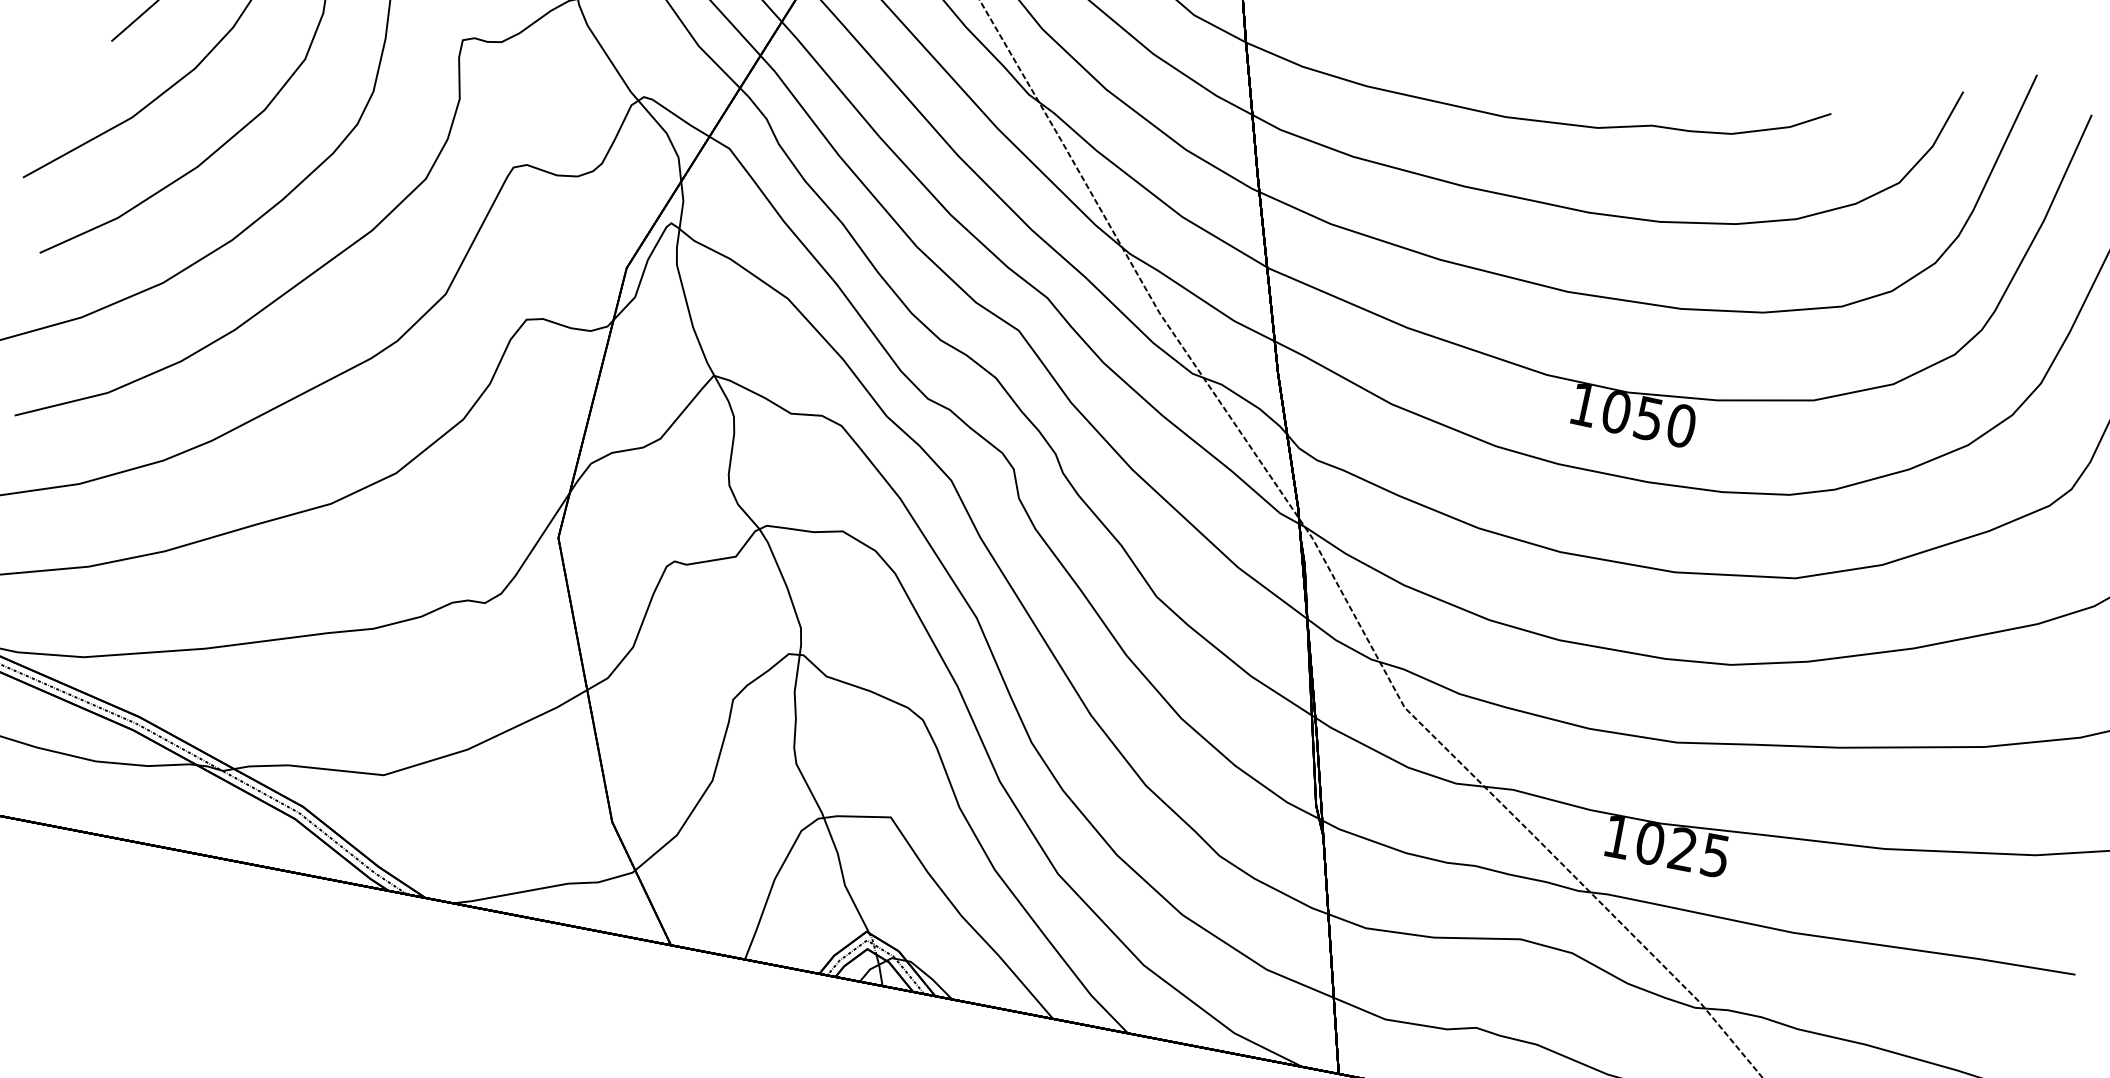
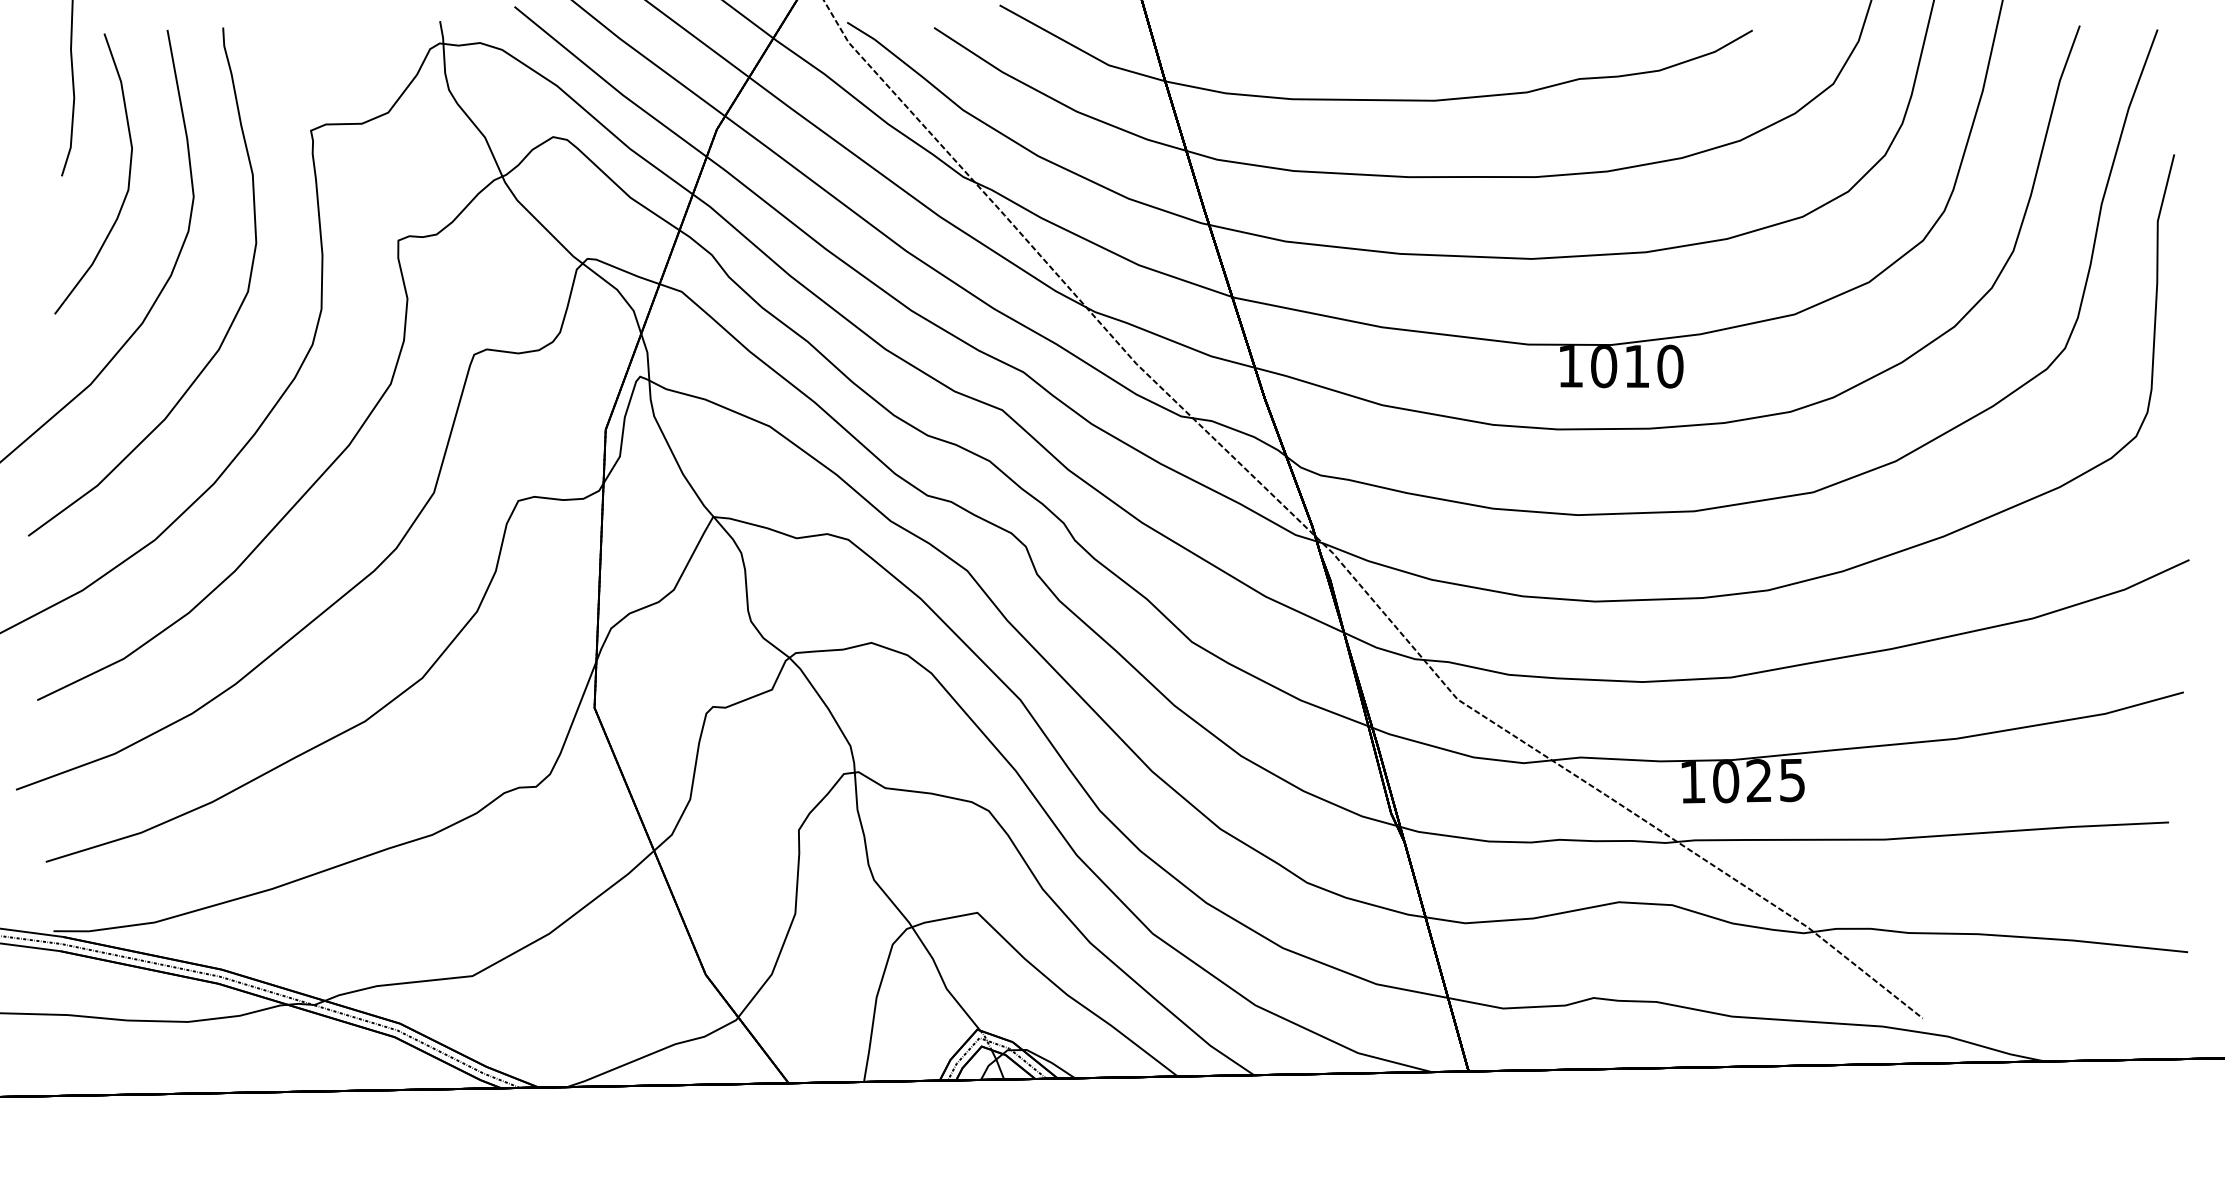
text: (1648, 418) -> (1636, 366), 1050 -> 1010

